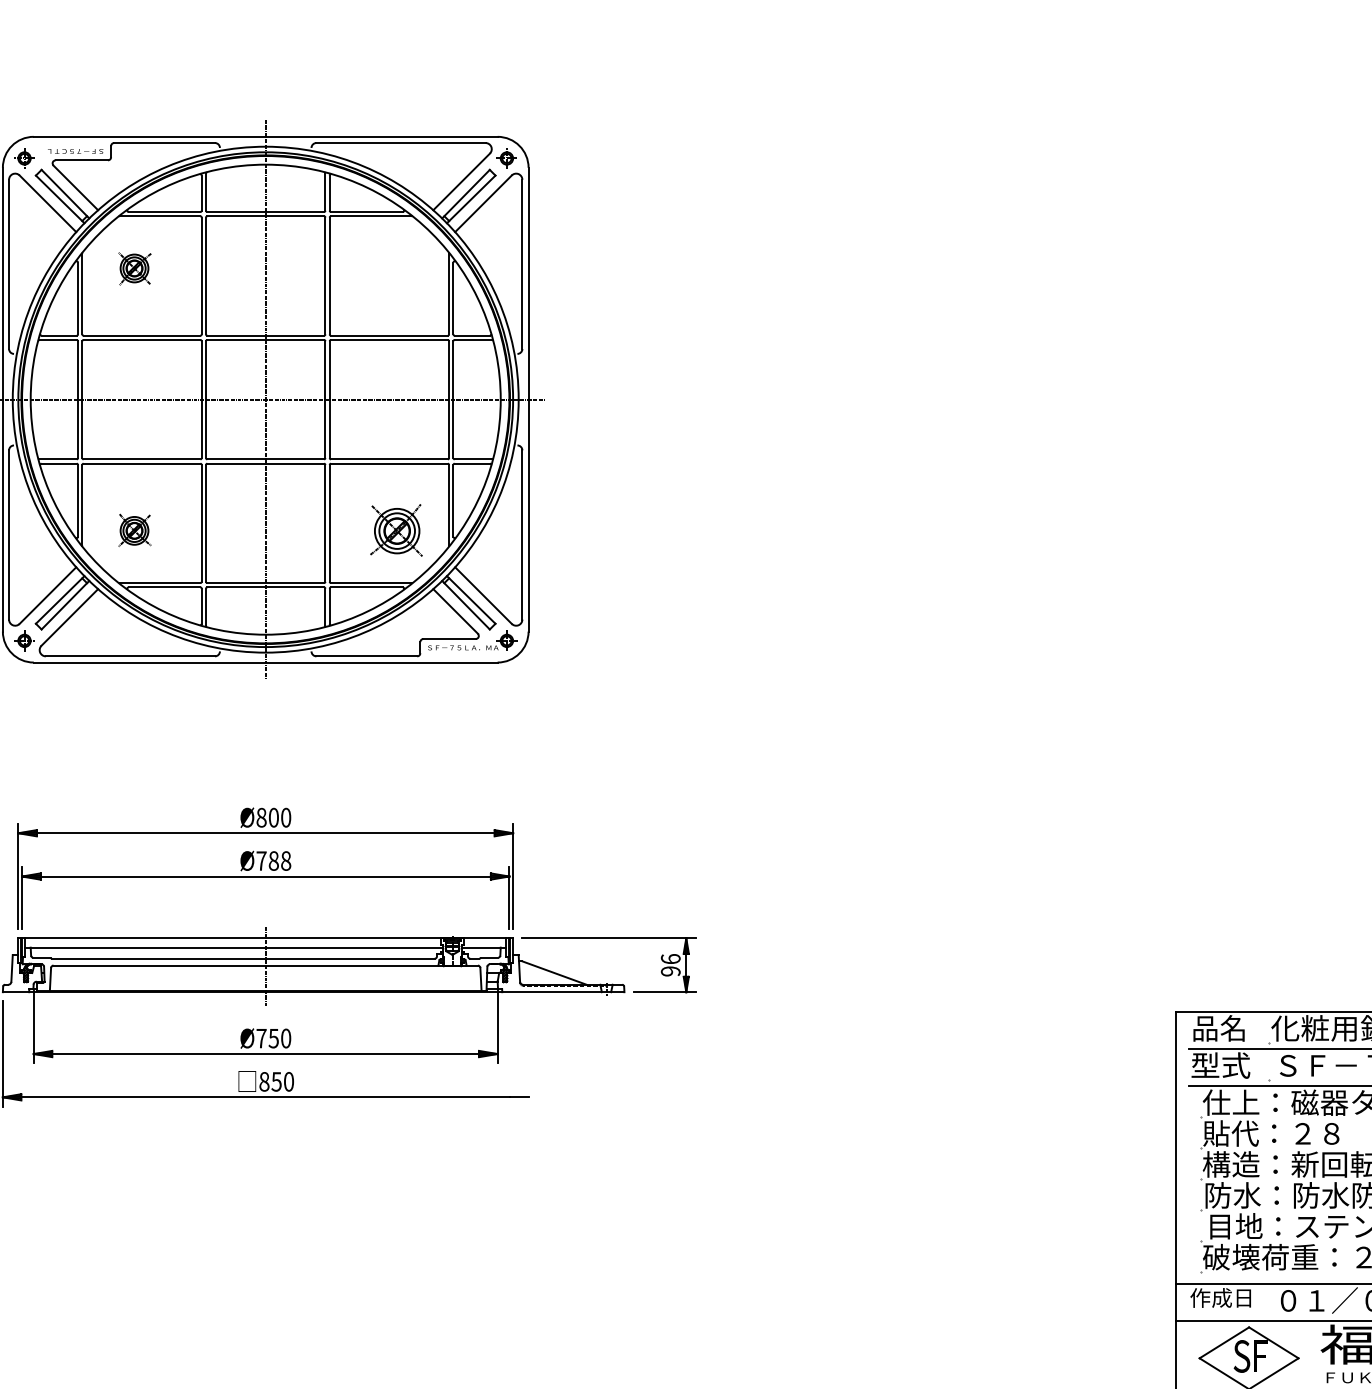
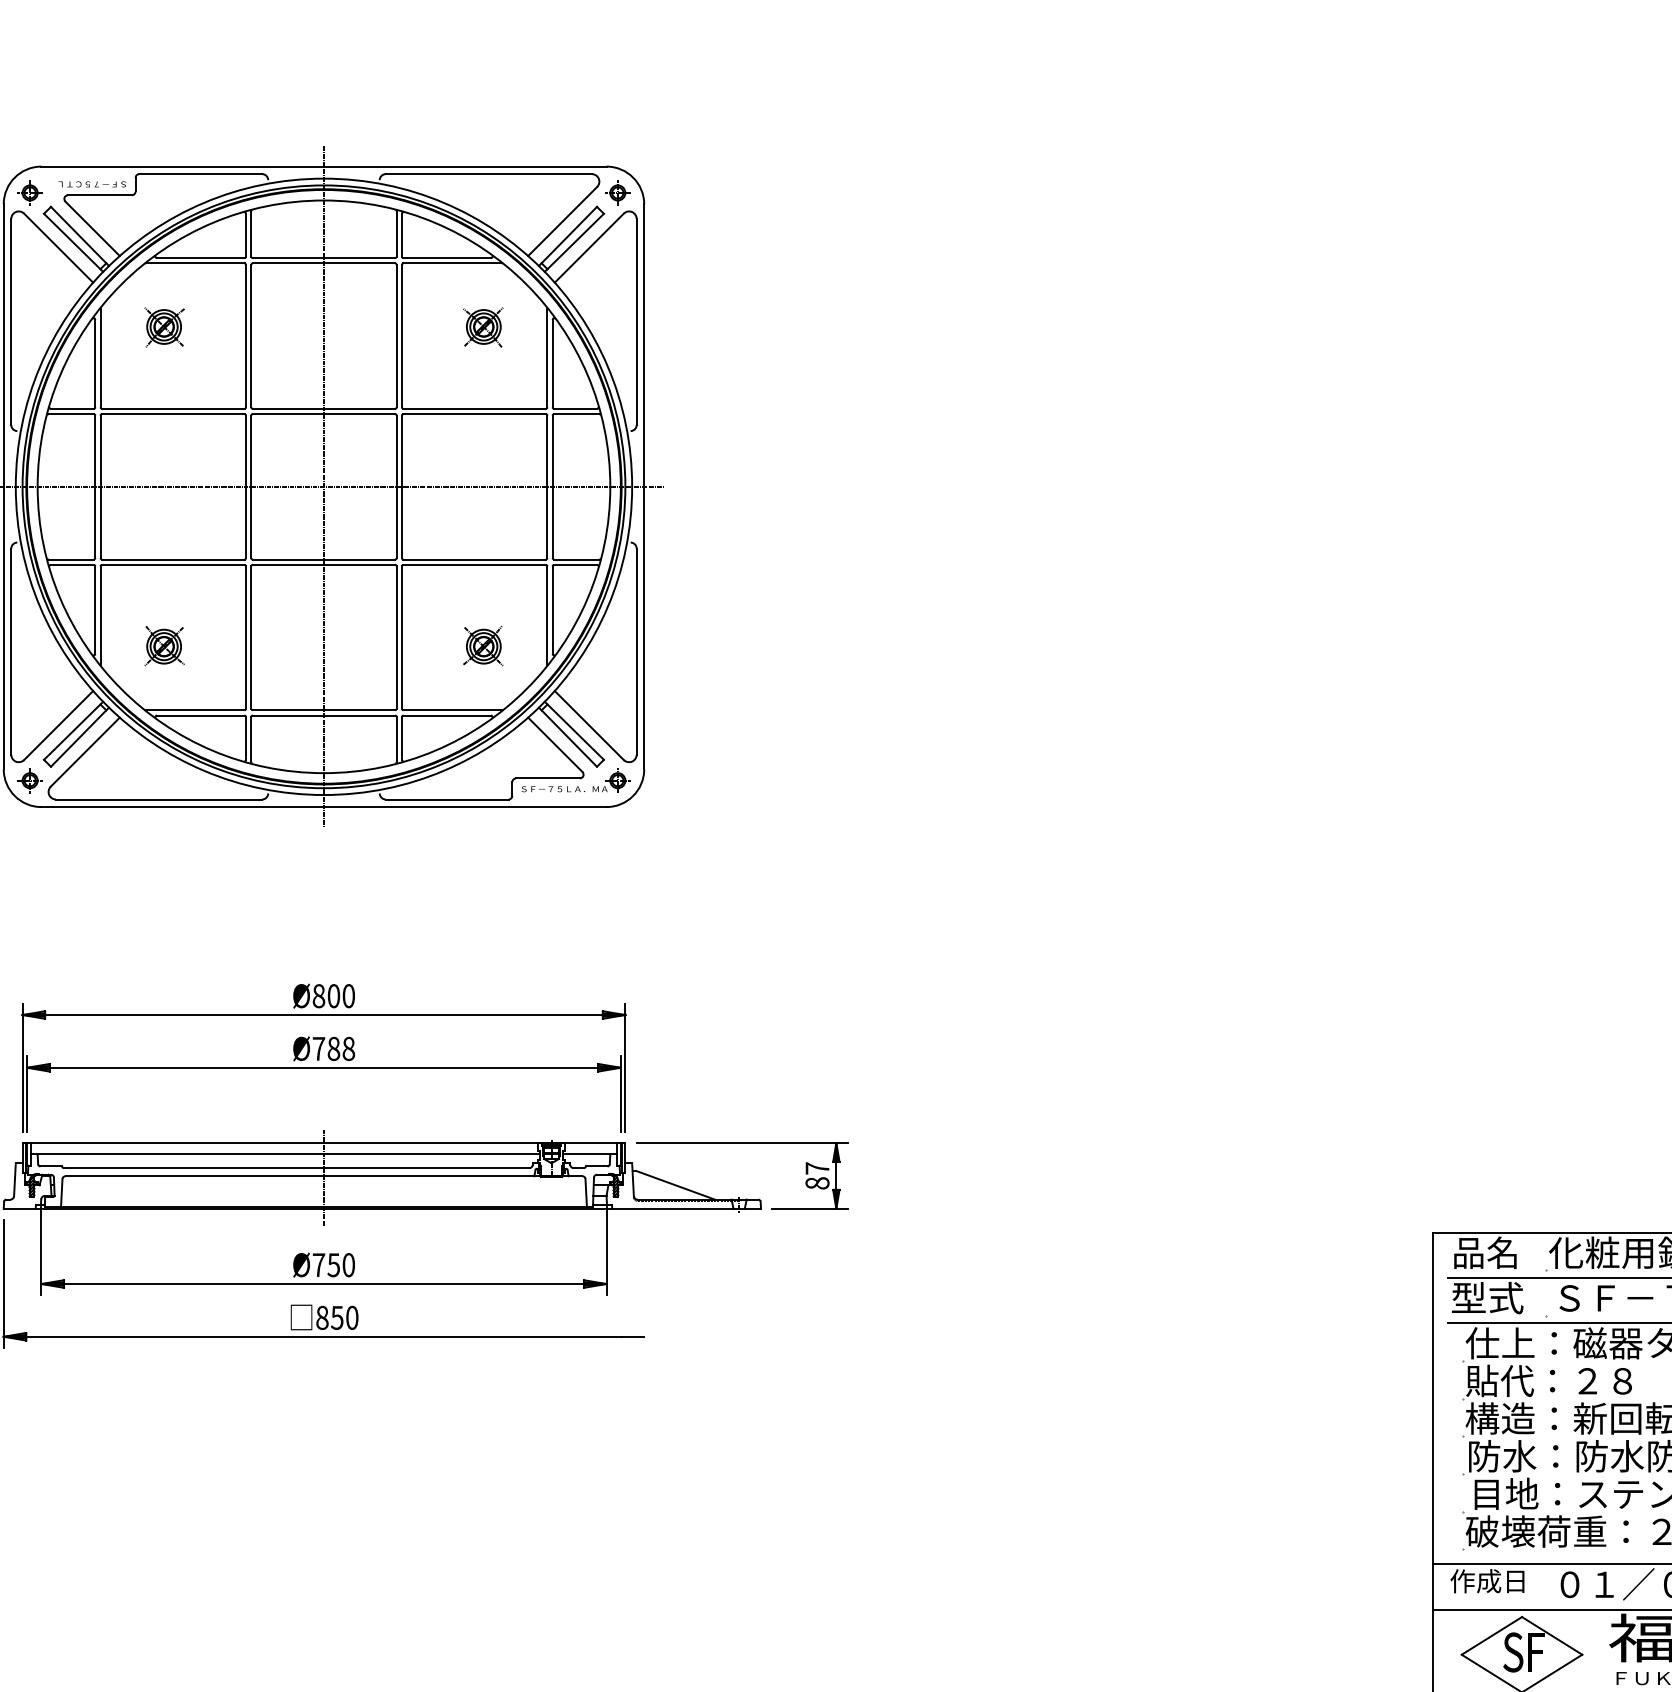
part: (396, 268) -> (483, 327), added
part: (396, 530) -> (483, 646), size x0.62
text: (670, 965) -> (817, 1176), 96 -> 87

